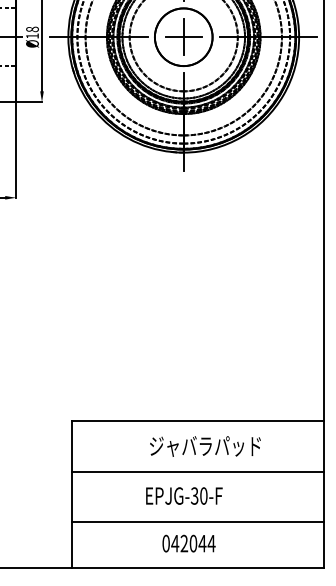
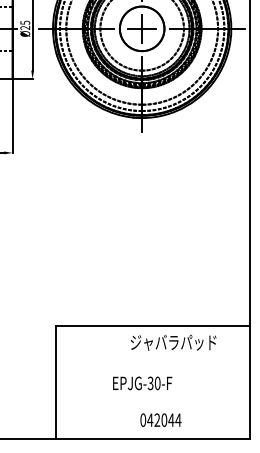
text: (32, 32) -> (25, 25), Ø18 -> Ø25
text: (205, 446) -> (173, 342), moved
line: (197, 471) -> (152, 364), removed
line: (197, 522) -> (152, 403), removed
text: (188, 543) -> (160, 420), moved

